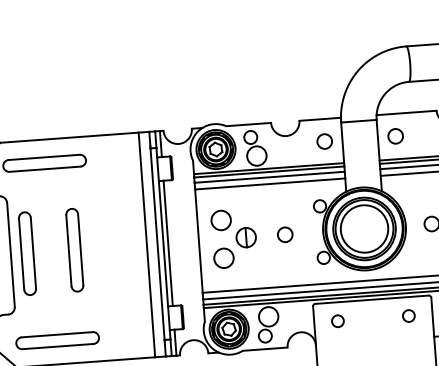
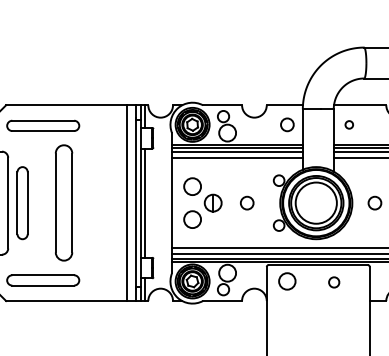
circle: (395, 135) -> (349, 124), size x0.6
part: (74, 250) -> (63, 203), size x1.6
circle: (409, 316) -> (334, 282), moved
circle: (338, 321) -> (287, 281), size x1.6

